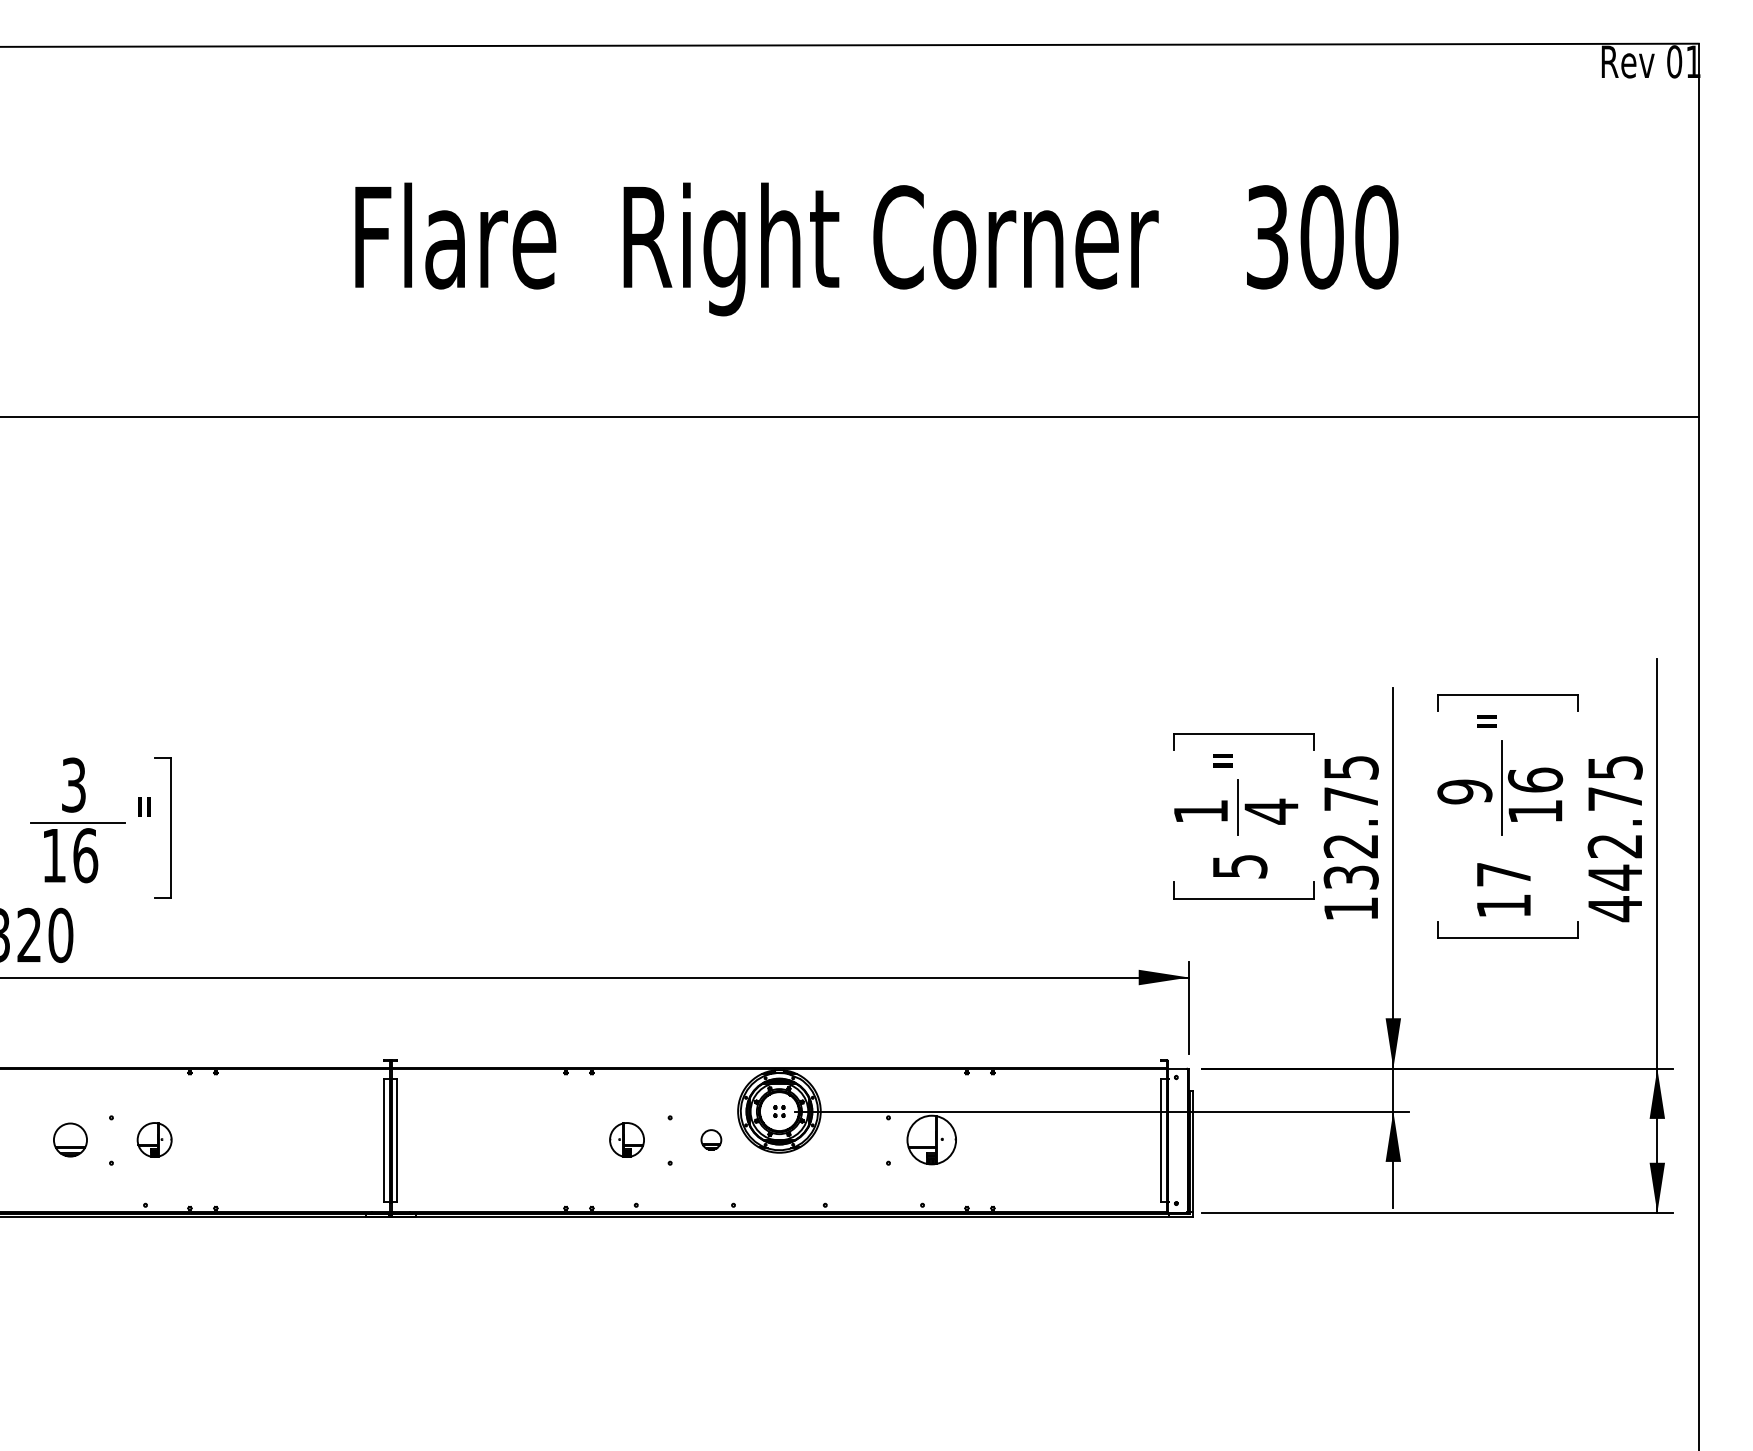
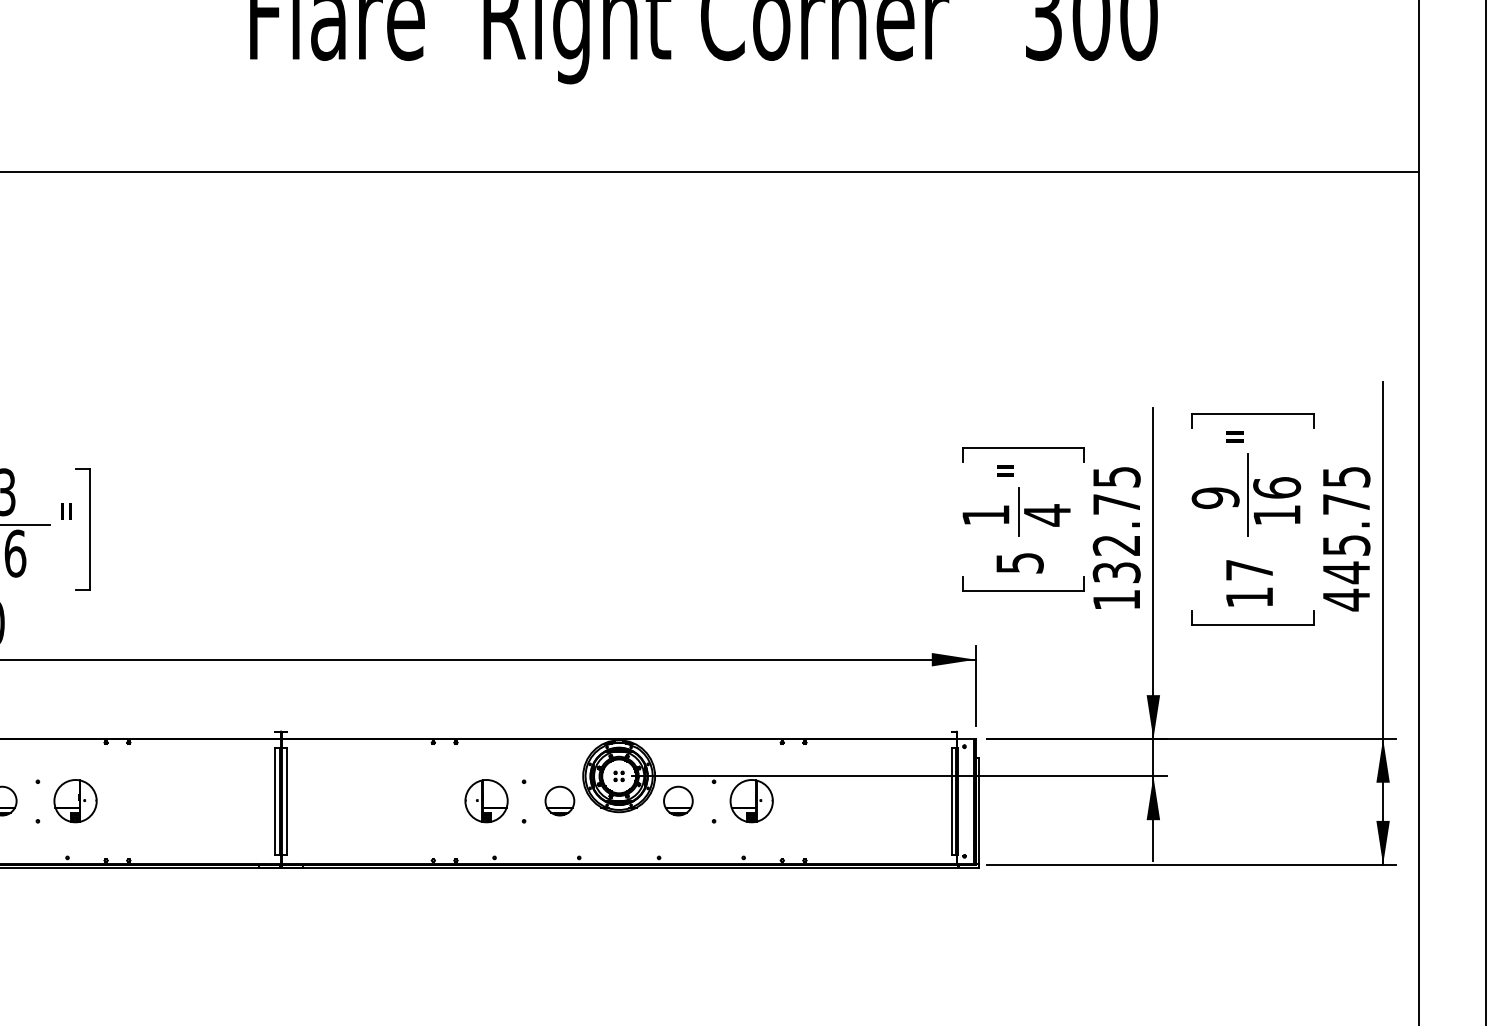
text: (1614, 846) -> (1345, 545), 442.75 -> 445.75
part: (154, 1139) -> (75, 800), size x1.43
part: (626, 1139) -> (486, 800), size x1.43
part: (711, 1139) -> (560, 800), size x1.67
part: (847, 1139) -> (678, 800), added

